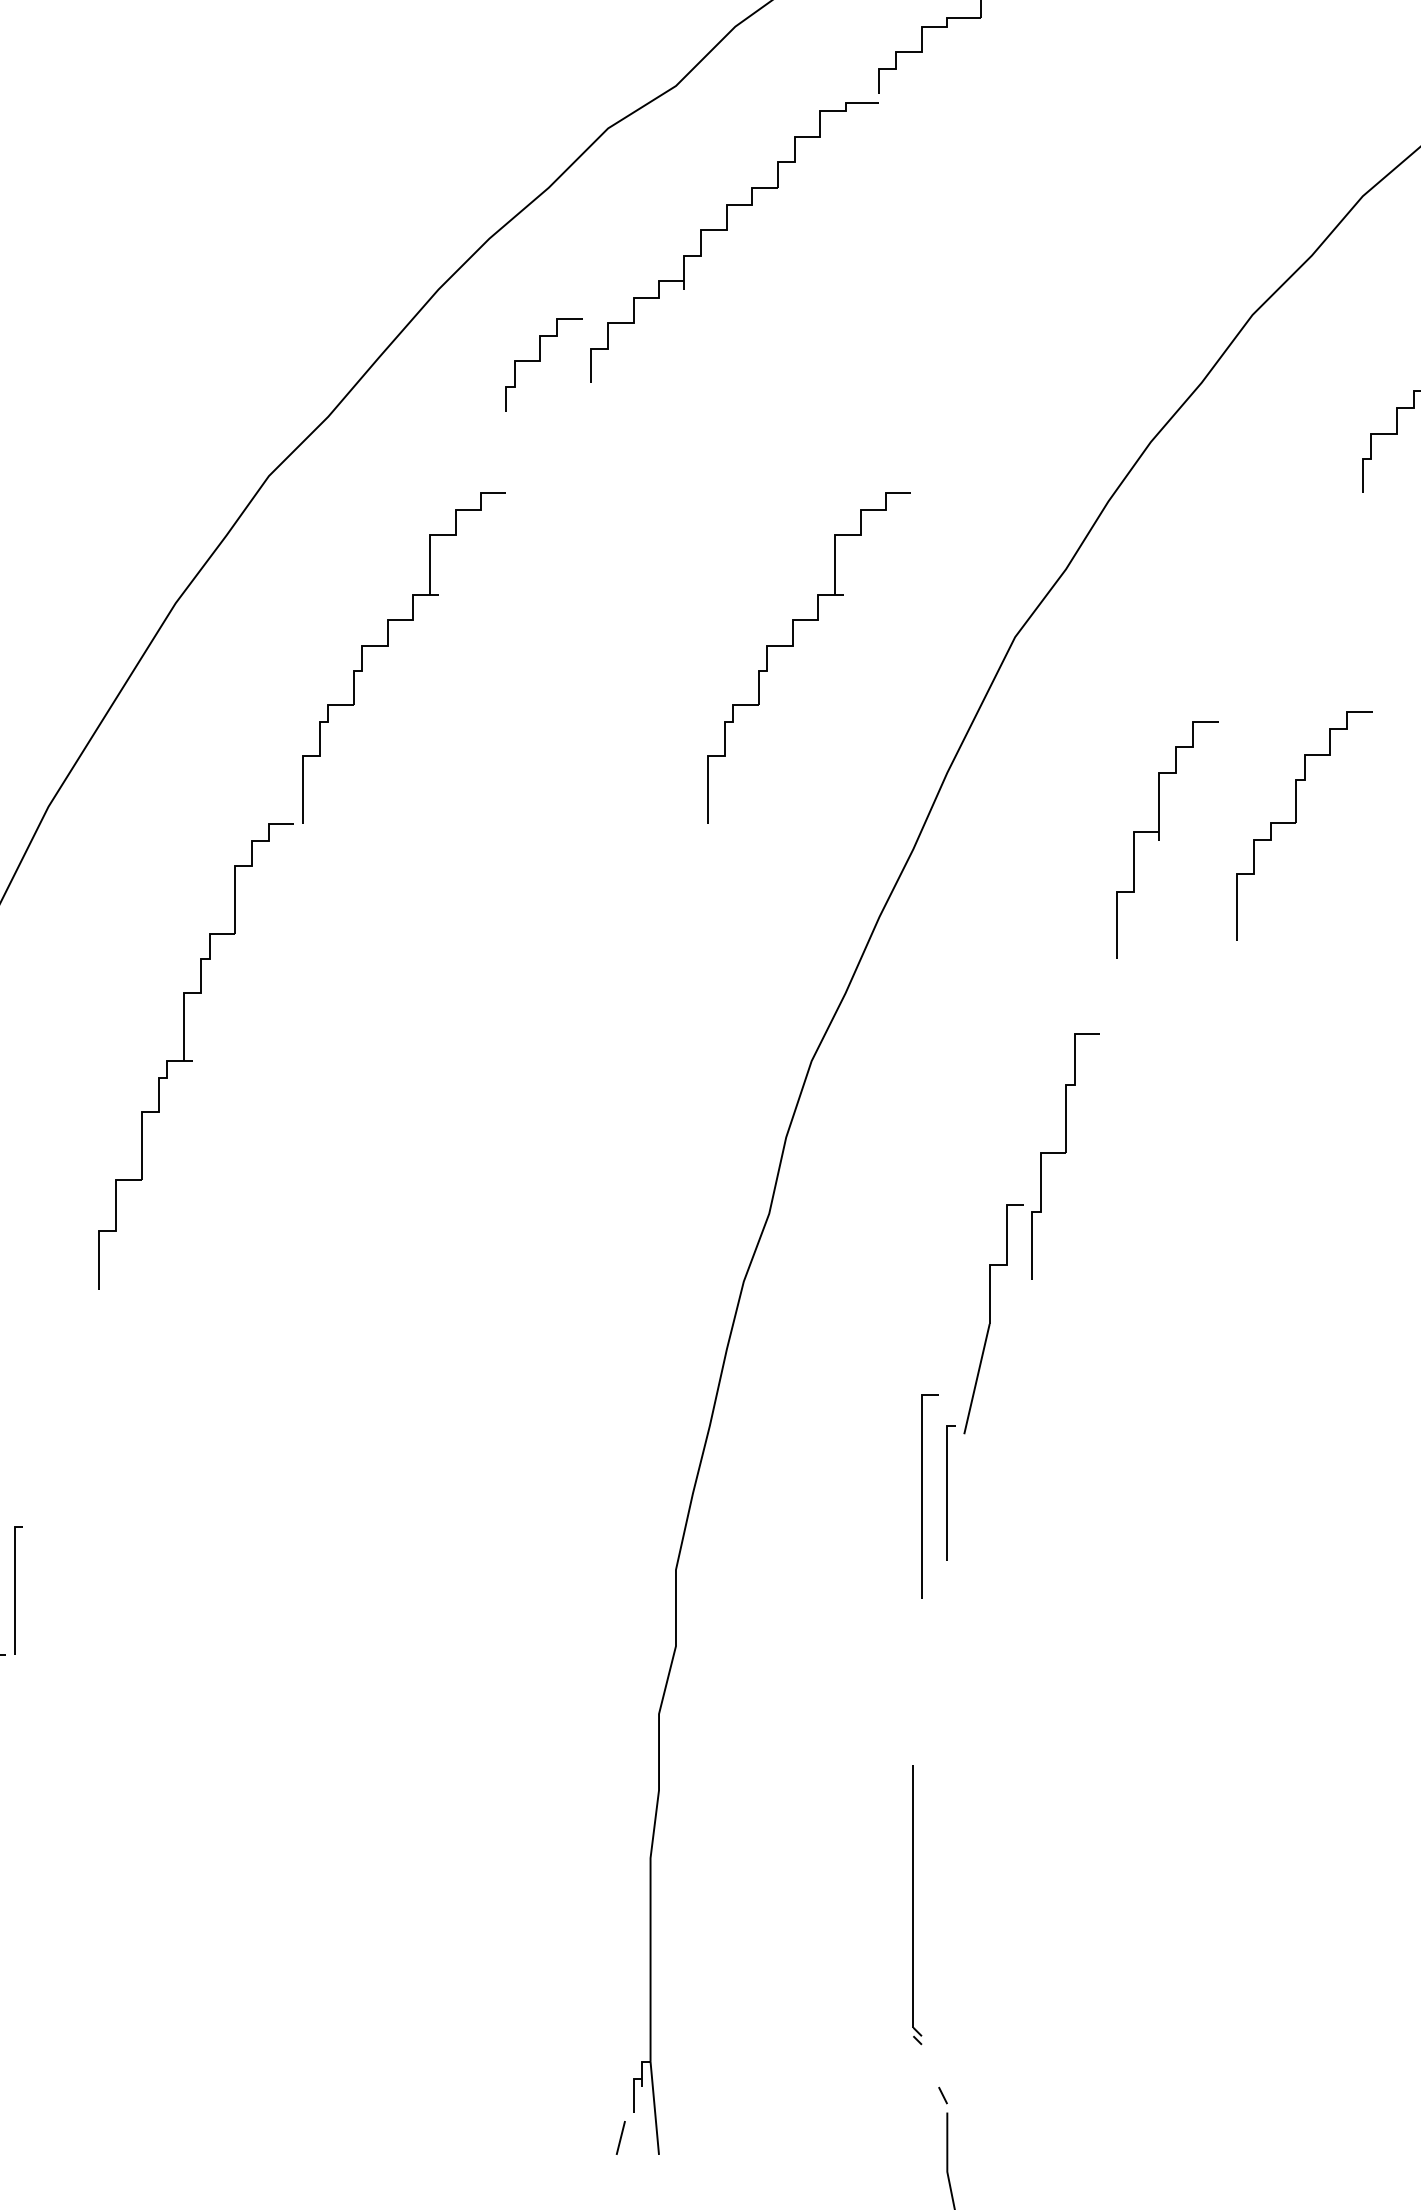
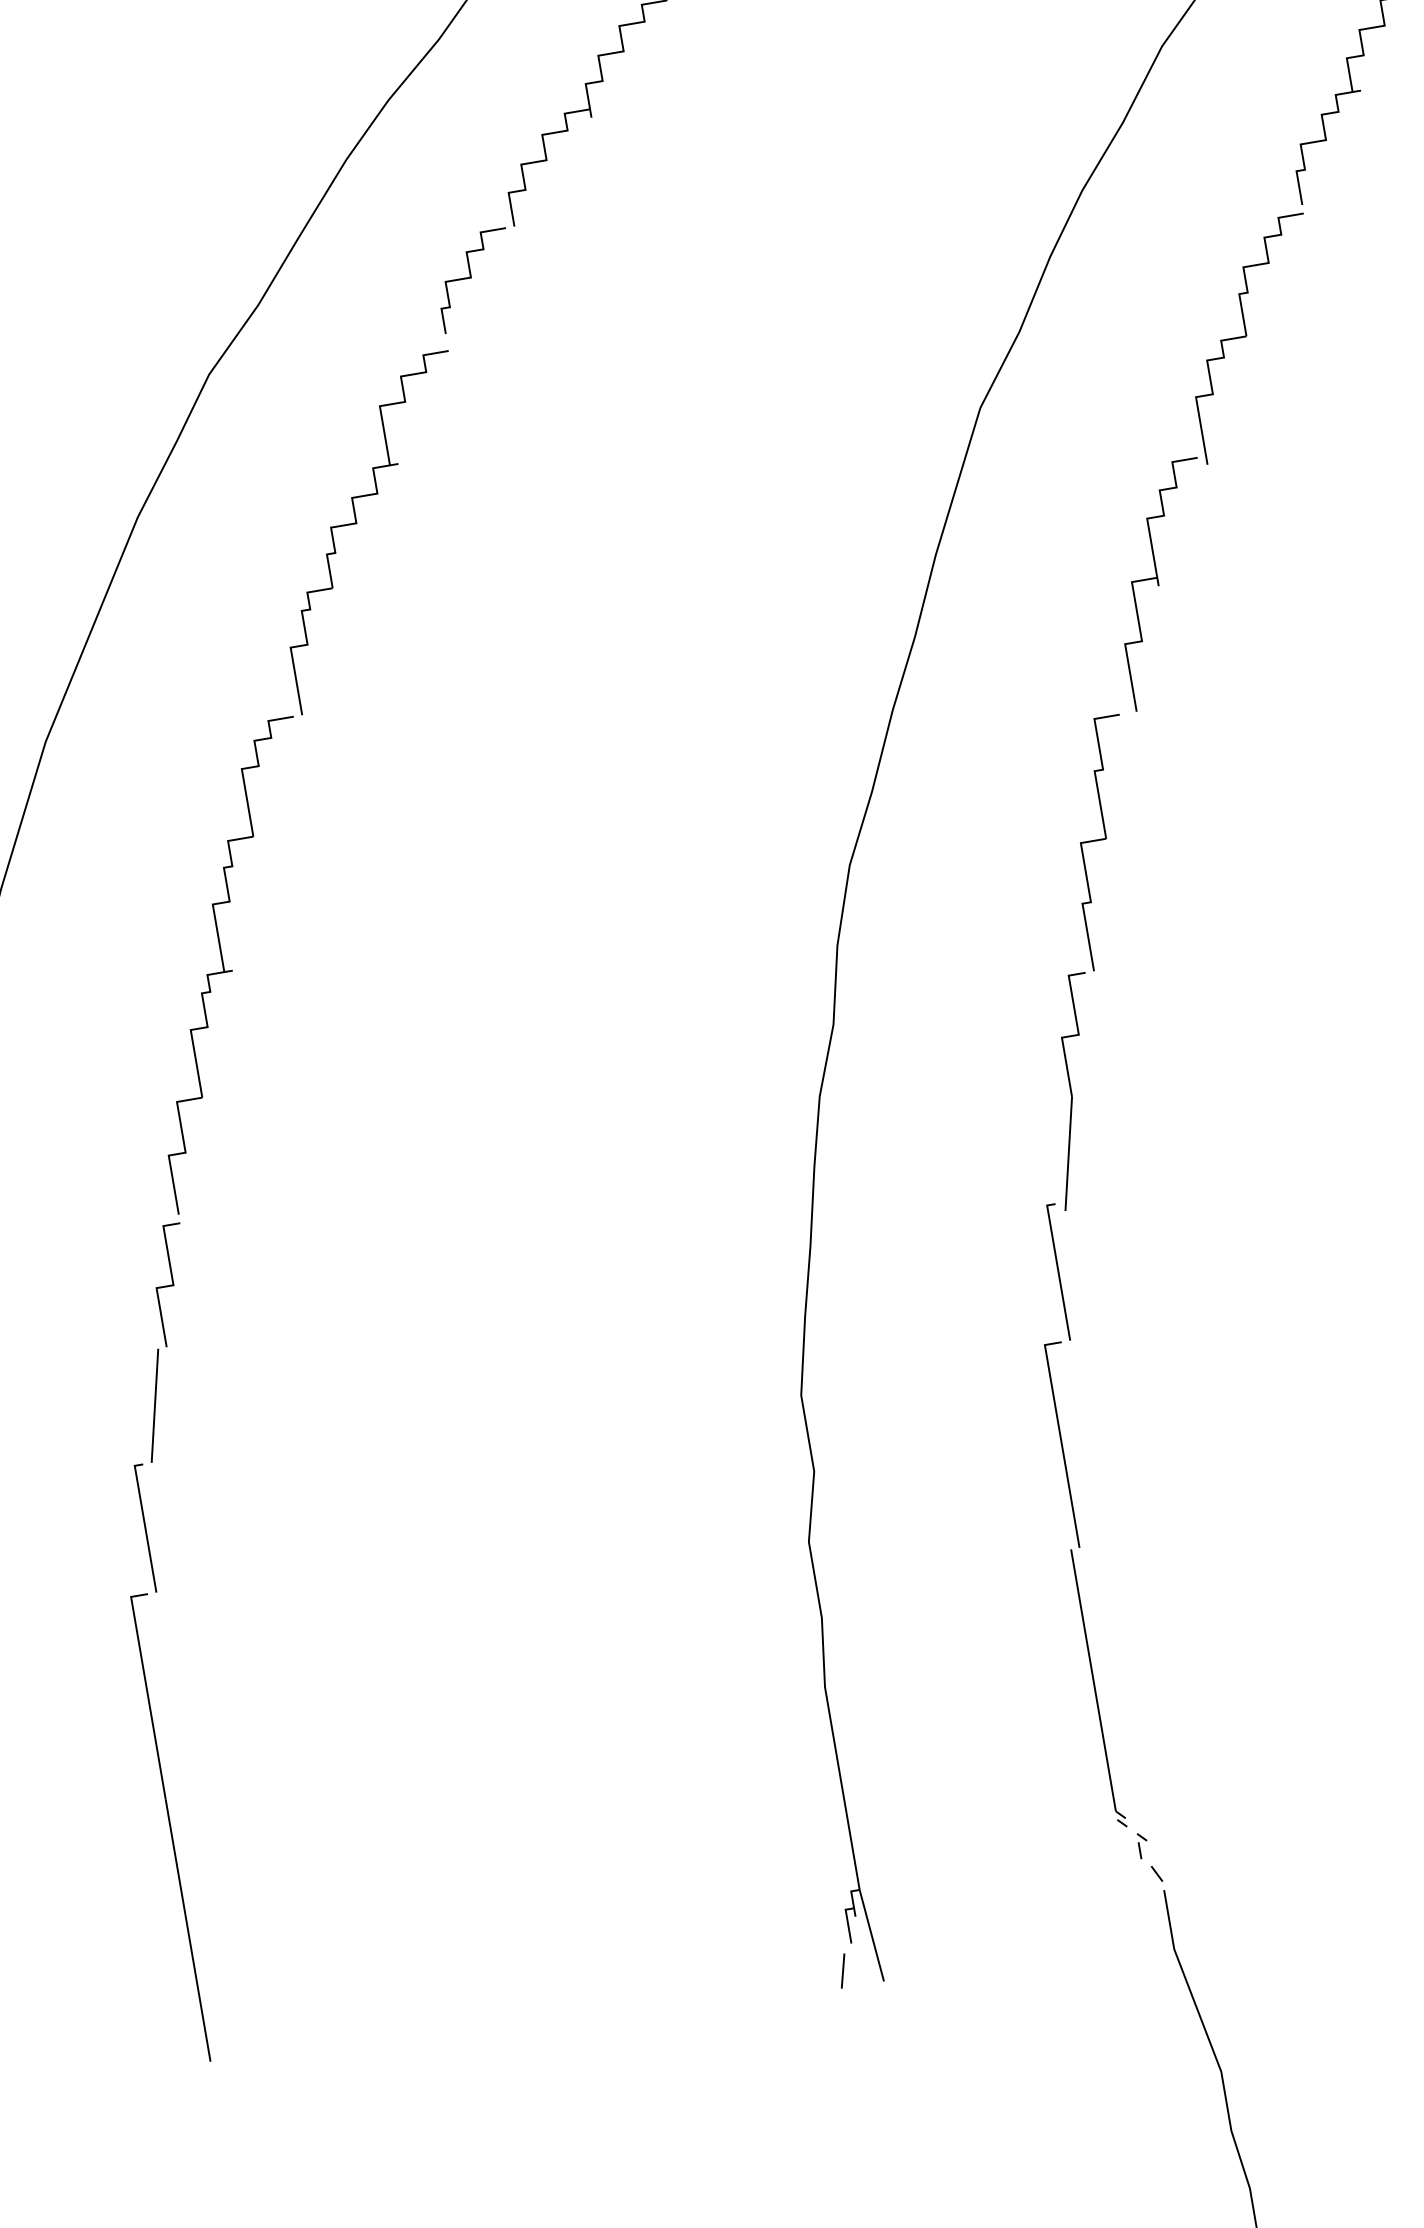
curve: (540, 361) -> (471, 277), moved
part: (793, 646) -> (761, 455), removed
part: (1296, 822) -> (1246, 336), moved
part: (1065, 1156) -> (1106, 842), moved
part: (64, 1412) -> (164, 1342), added
curve: (922, 1496) -> (1062, 1445), moved
part: (934, 2065) -> (1143, 1845), added

